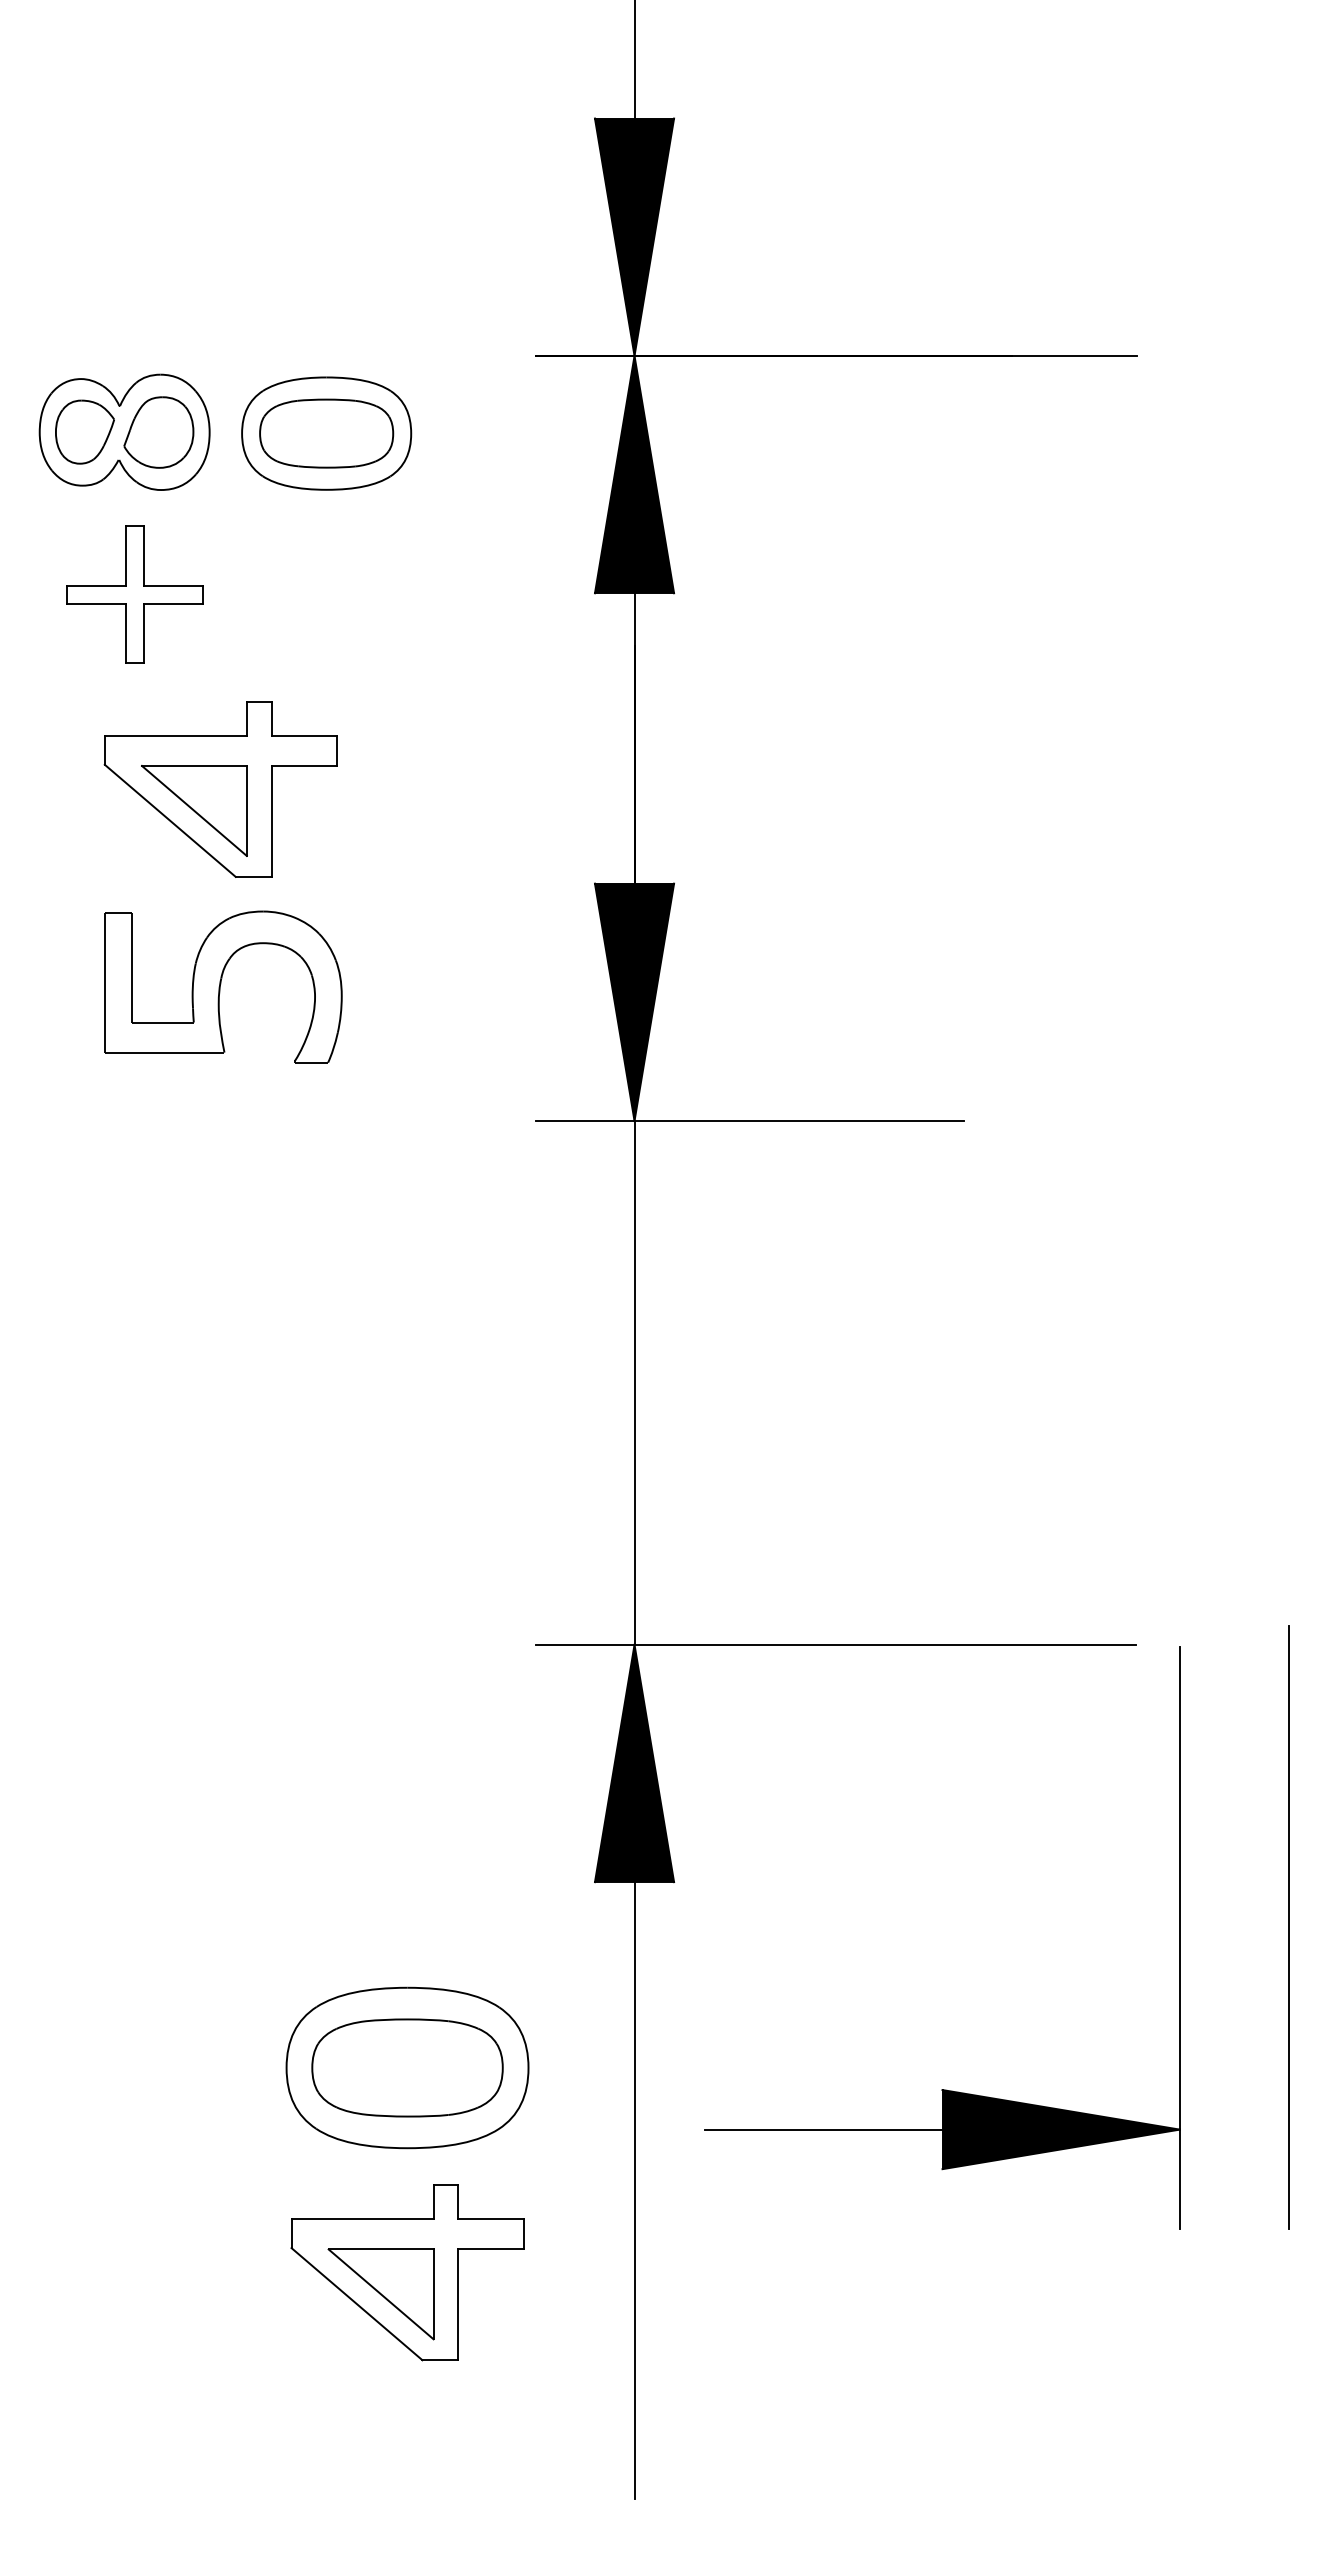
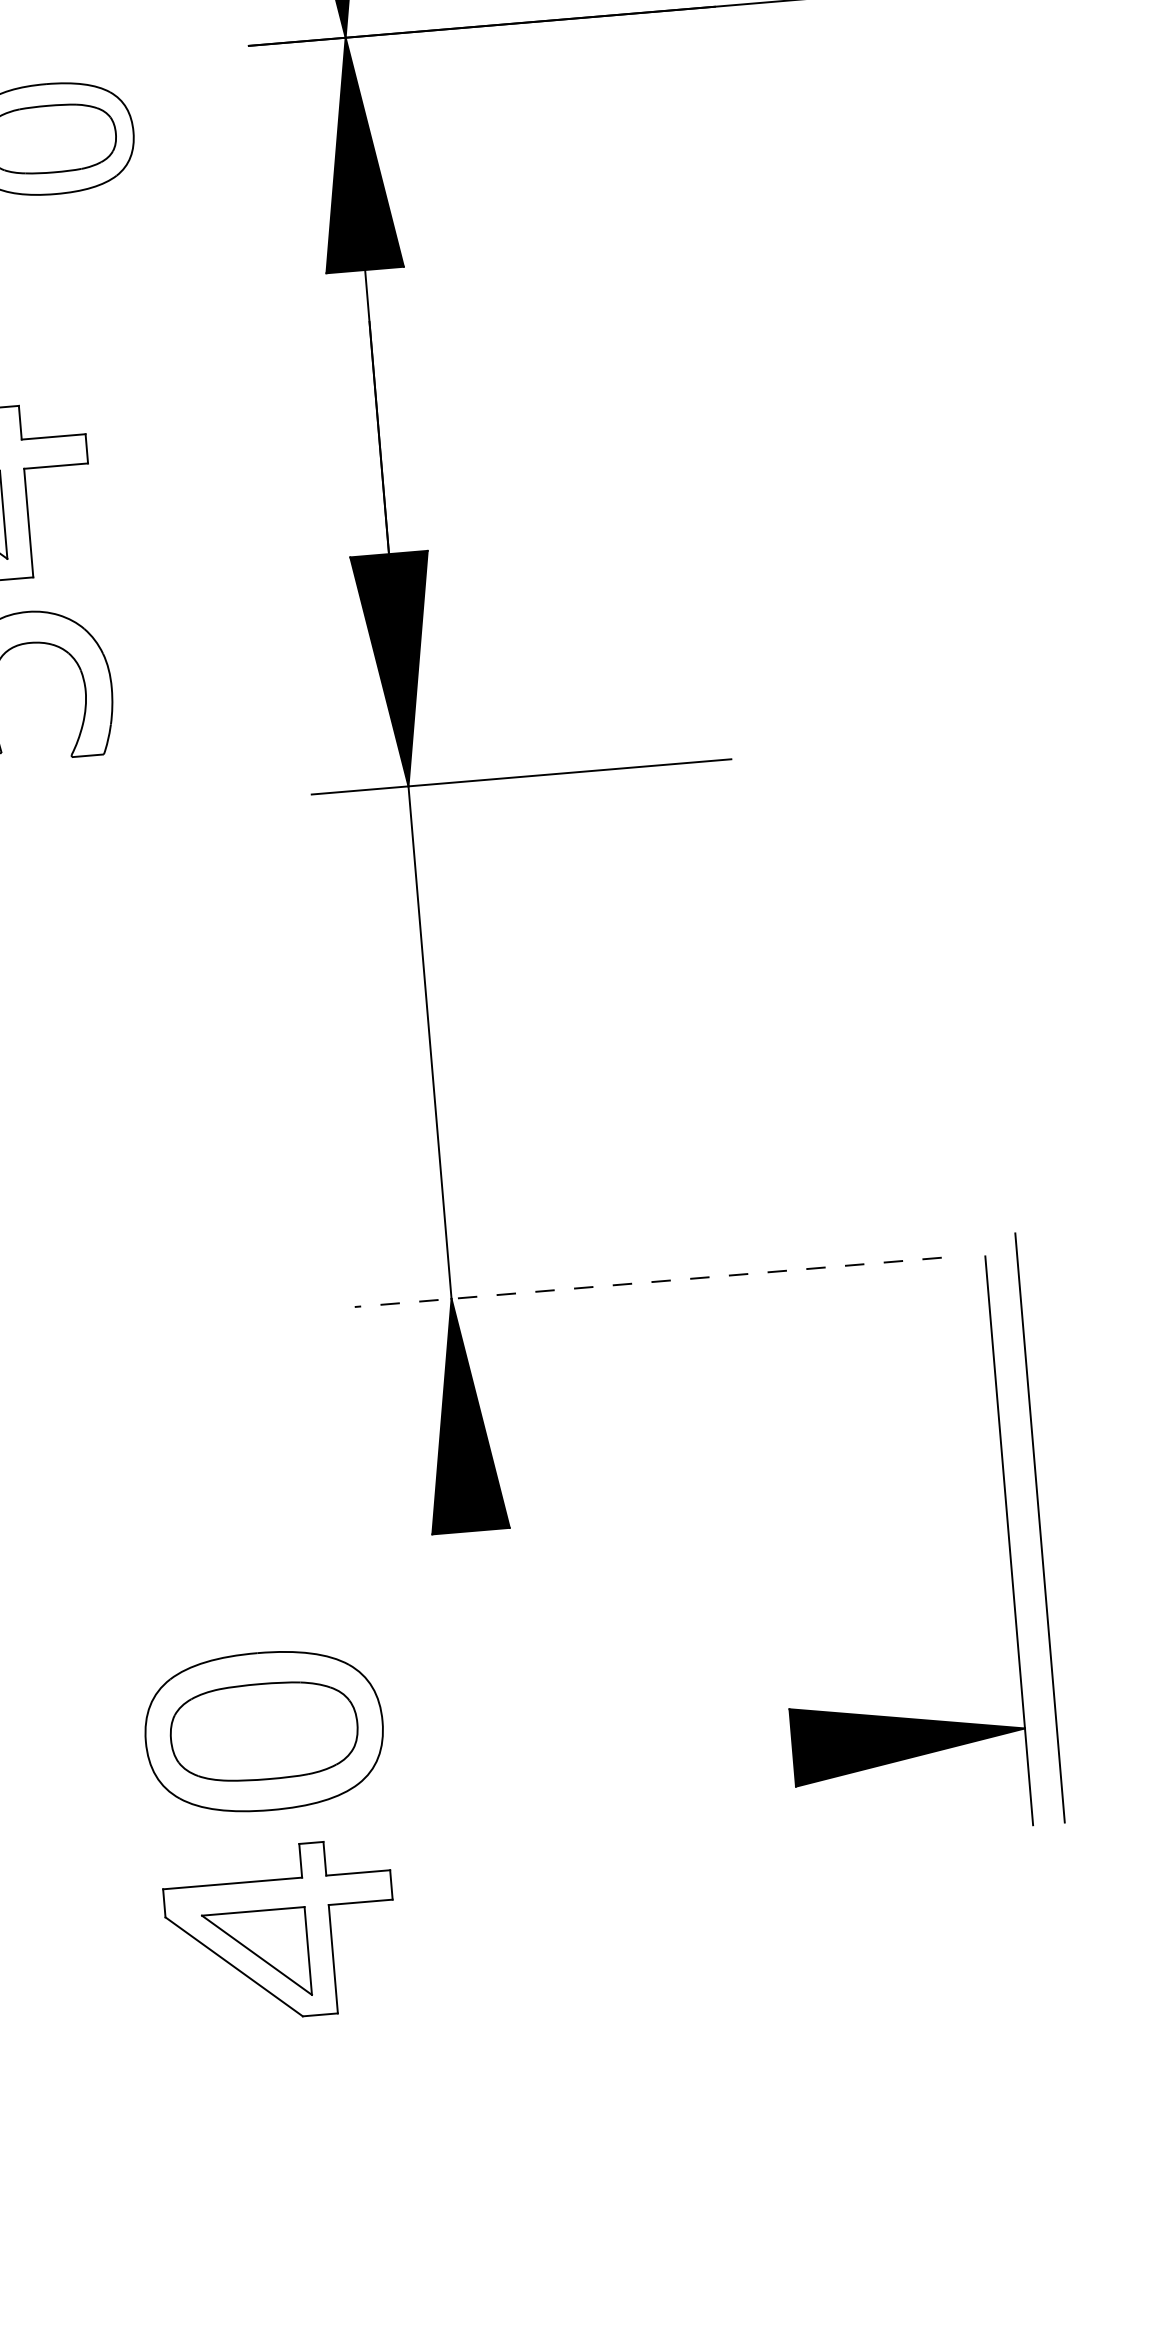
line: (835, 1644) -> (648, 1282), solid -> dashed
line: (1288, 1927) -> (1039, 1528), moved
line: (823, 2129) -> (676, 1757), removed
line: (634, 2190) -> (496, 1832), removed

